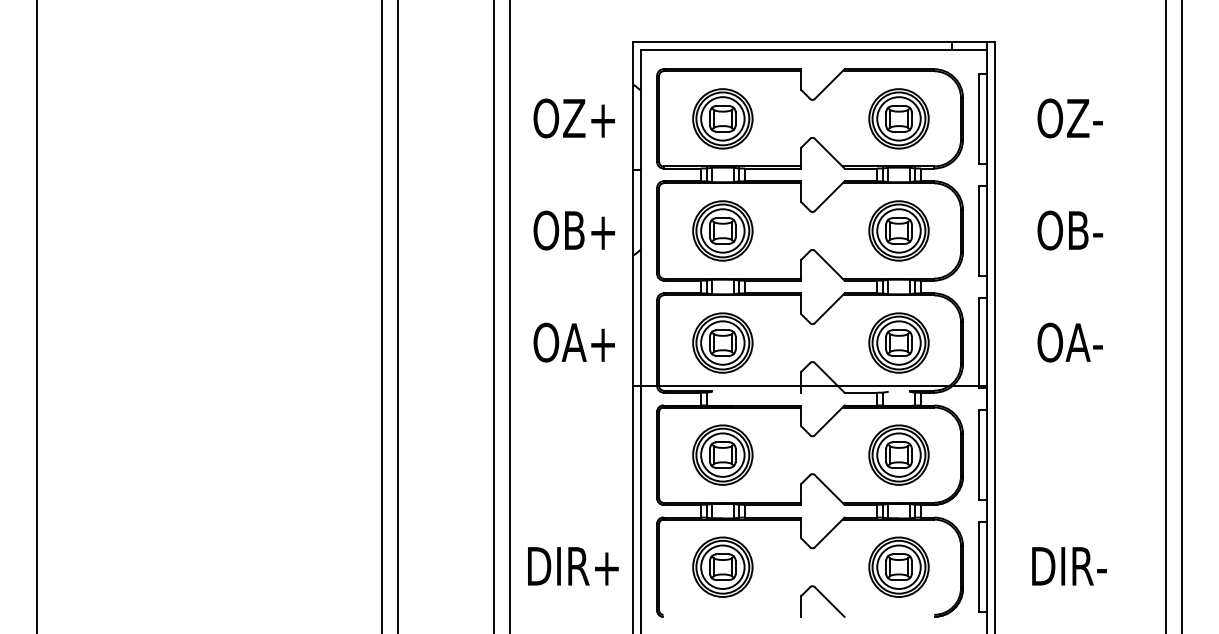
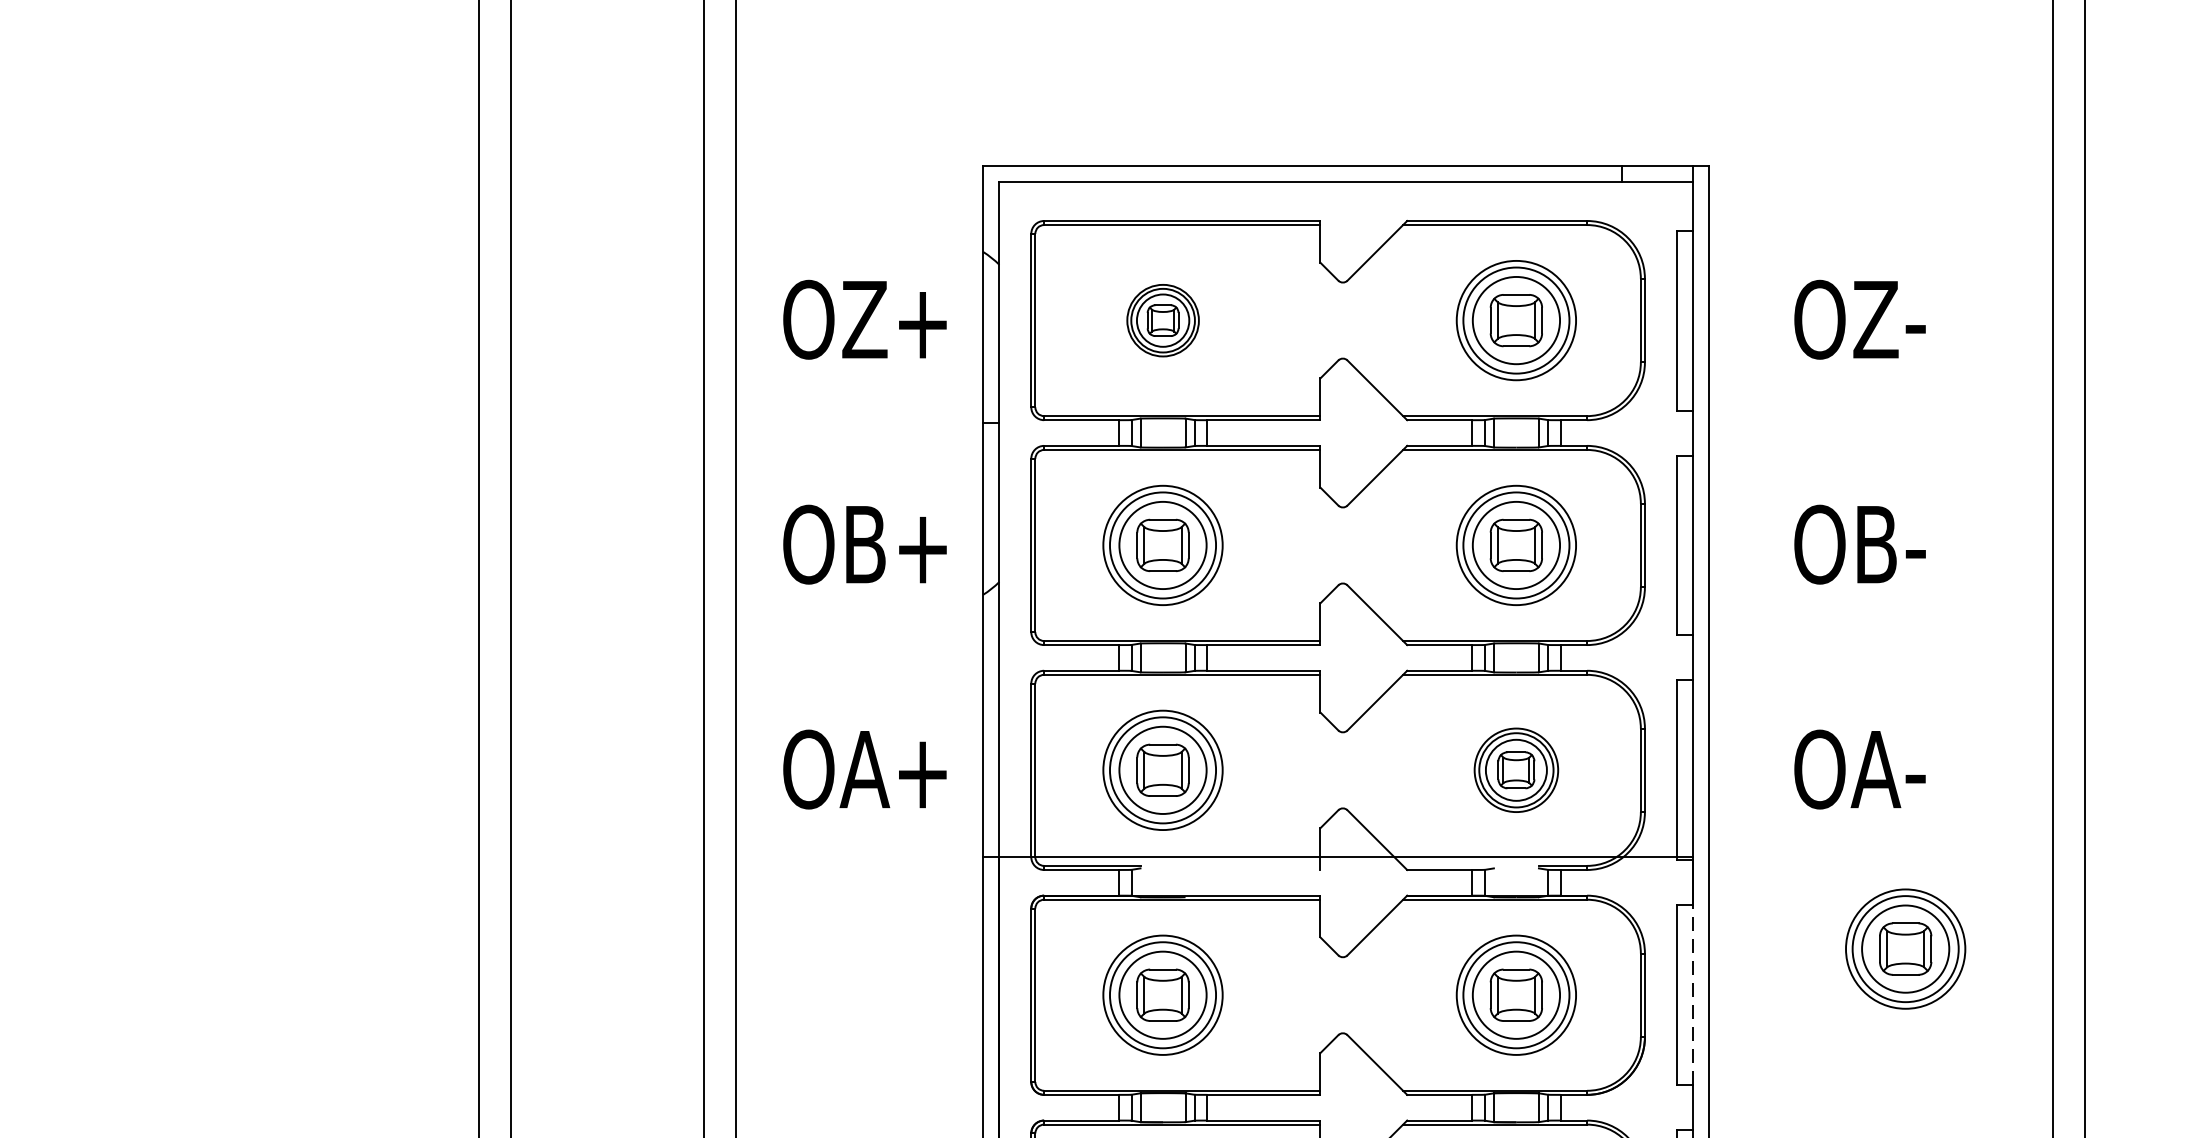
part: (722, 118) -> (1162, 319), size x0.6
part: (898, 342) -> (1515, 769), size x0.7
part: (1092, 431) -> (1904, 947), added
line: (987, 455) -> (1693, 995), solid -> dashed

